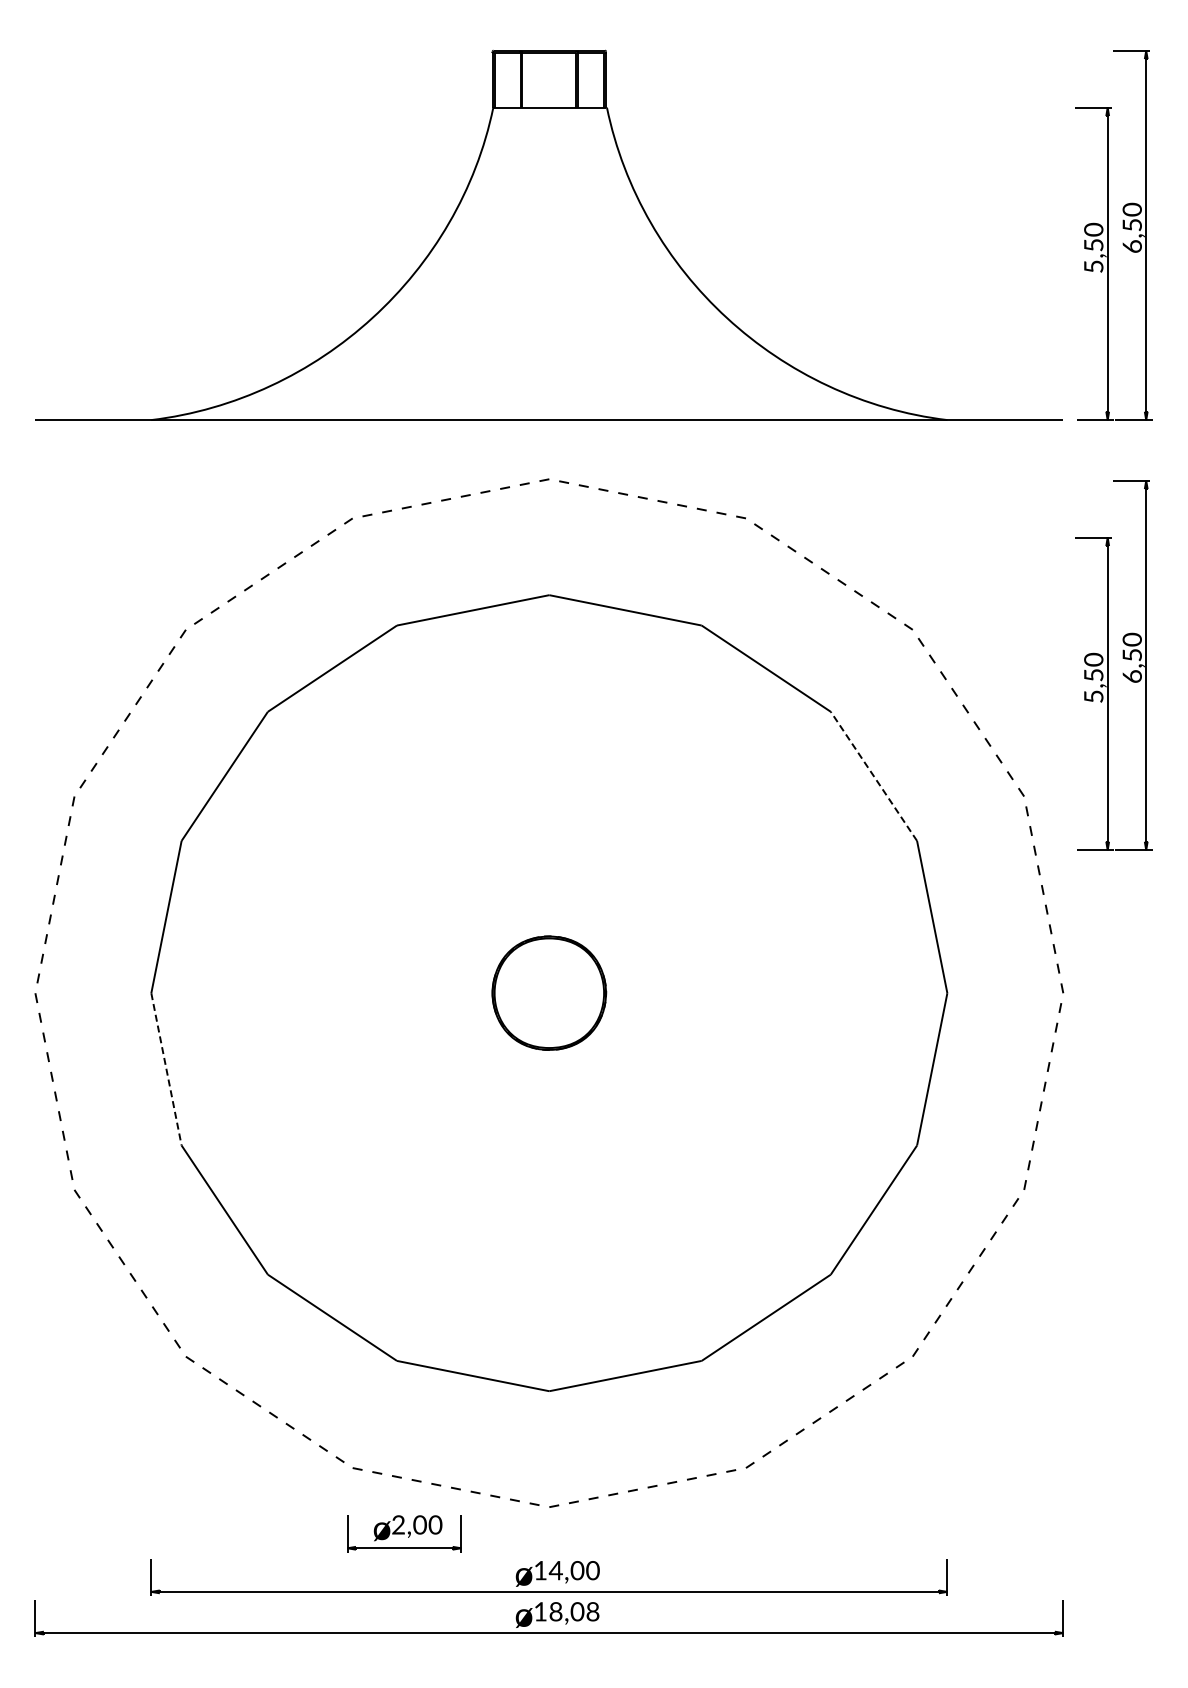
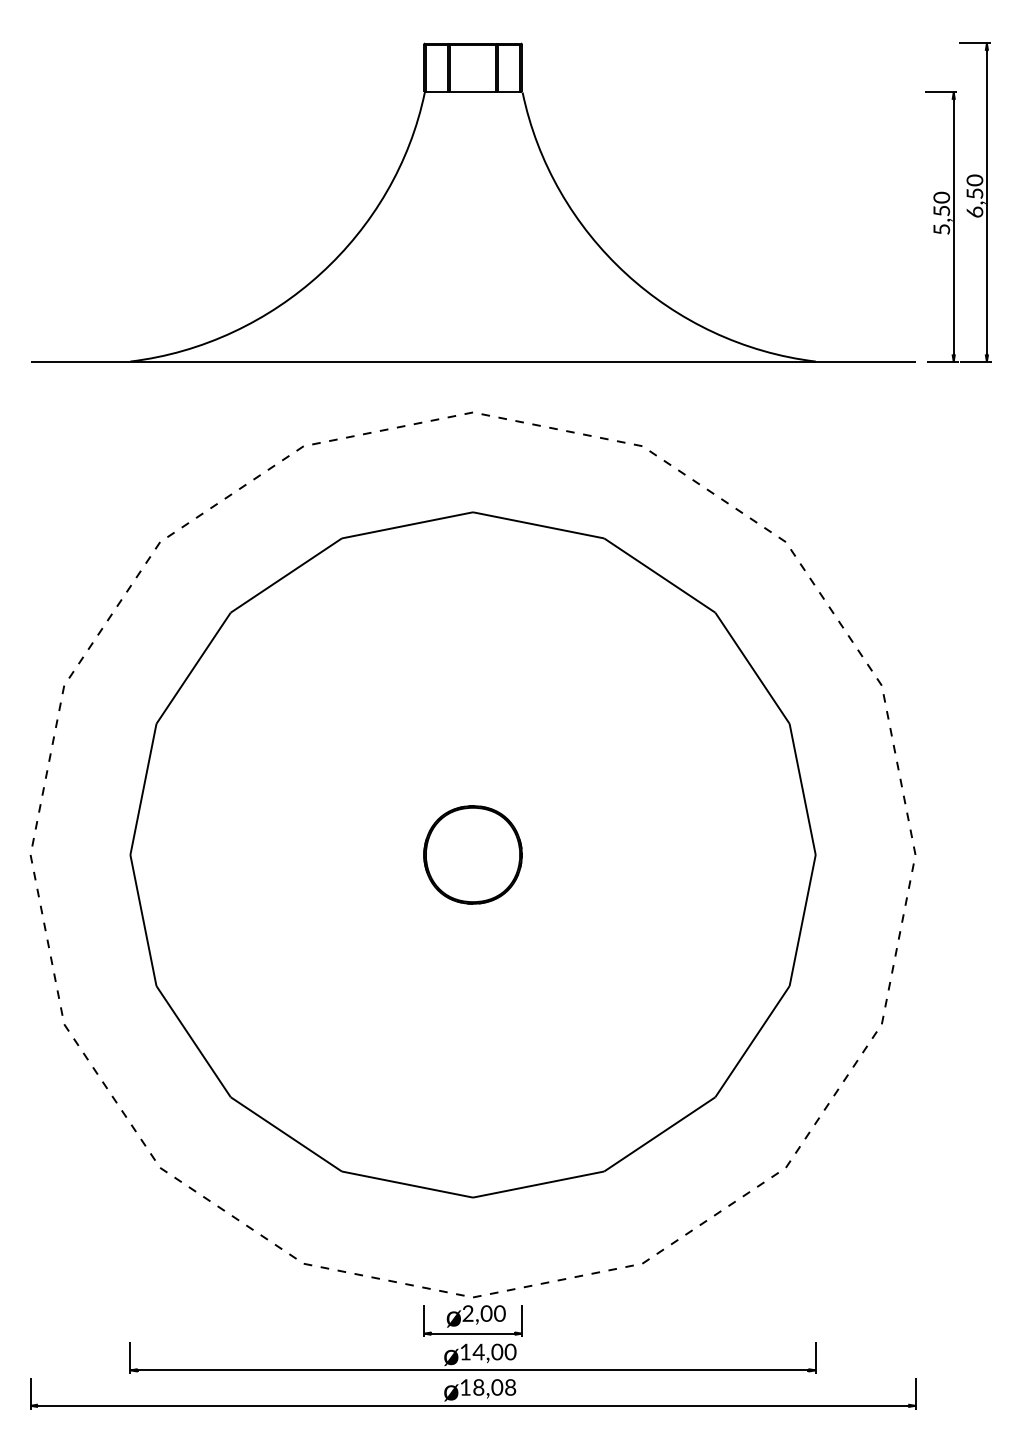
part: (1113, 665) -> (958, 572), removed
line: (873, 776) -> (752, 668), dashed -> solid
line: (166, 1069) -> (143, 920), dashed -> solid
part: (404, 1533) -> (473, 1320), moved

